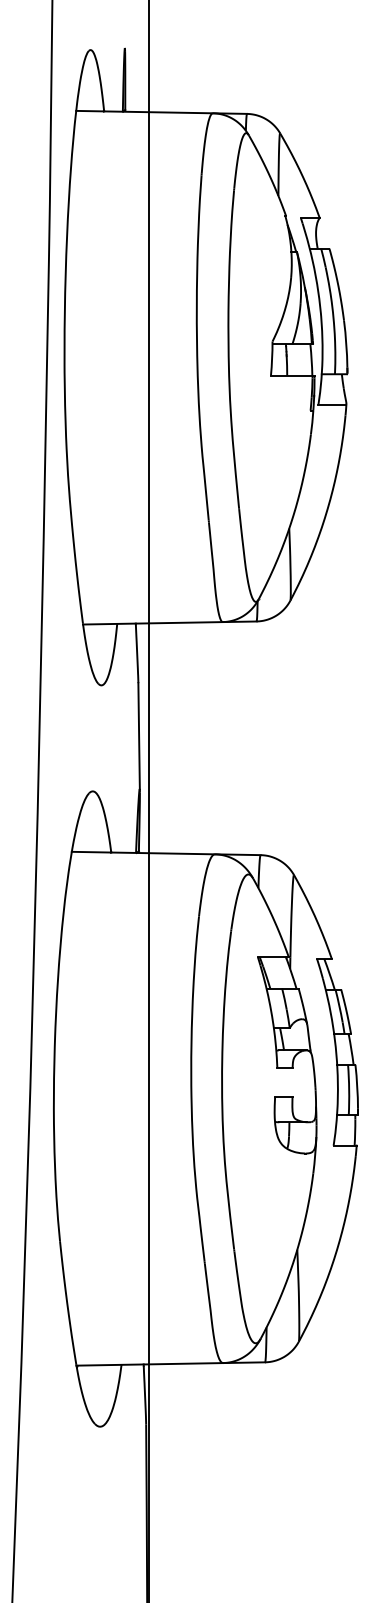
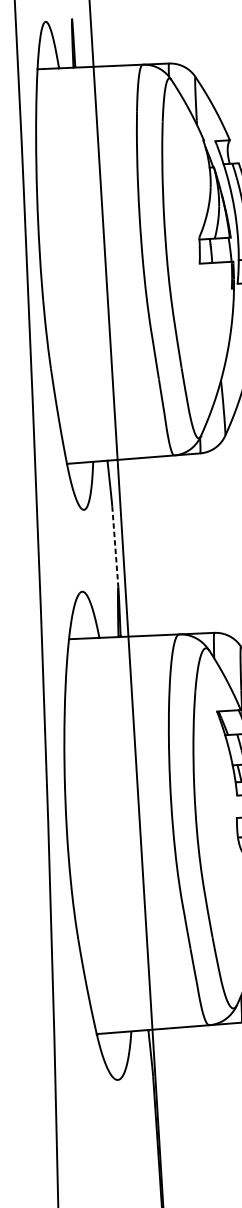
line: (139, 735) -> (115, 546), solid -> dashed

